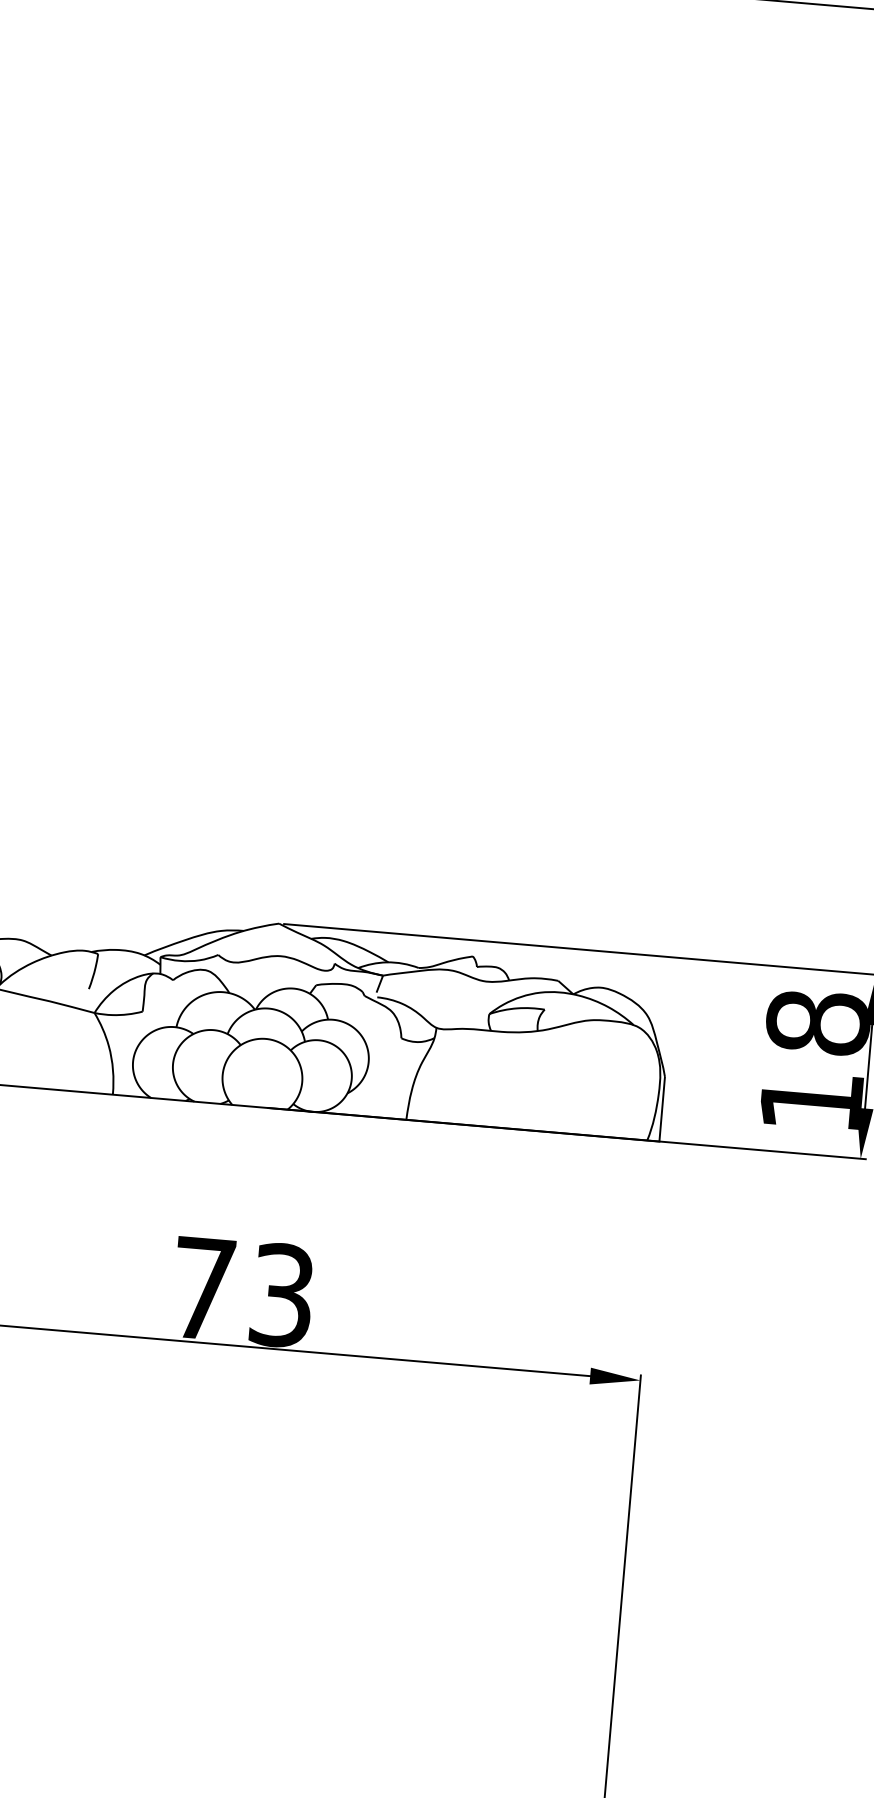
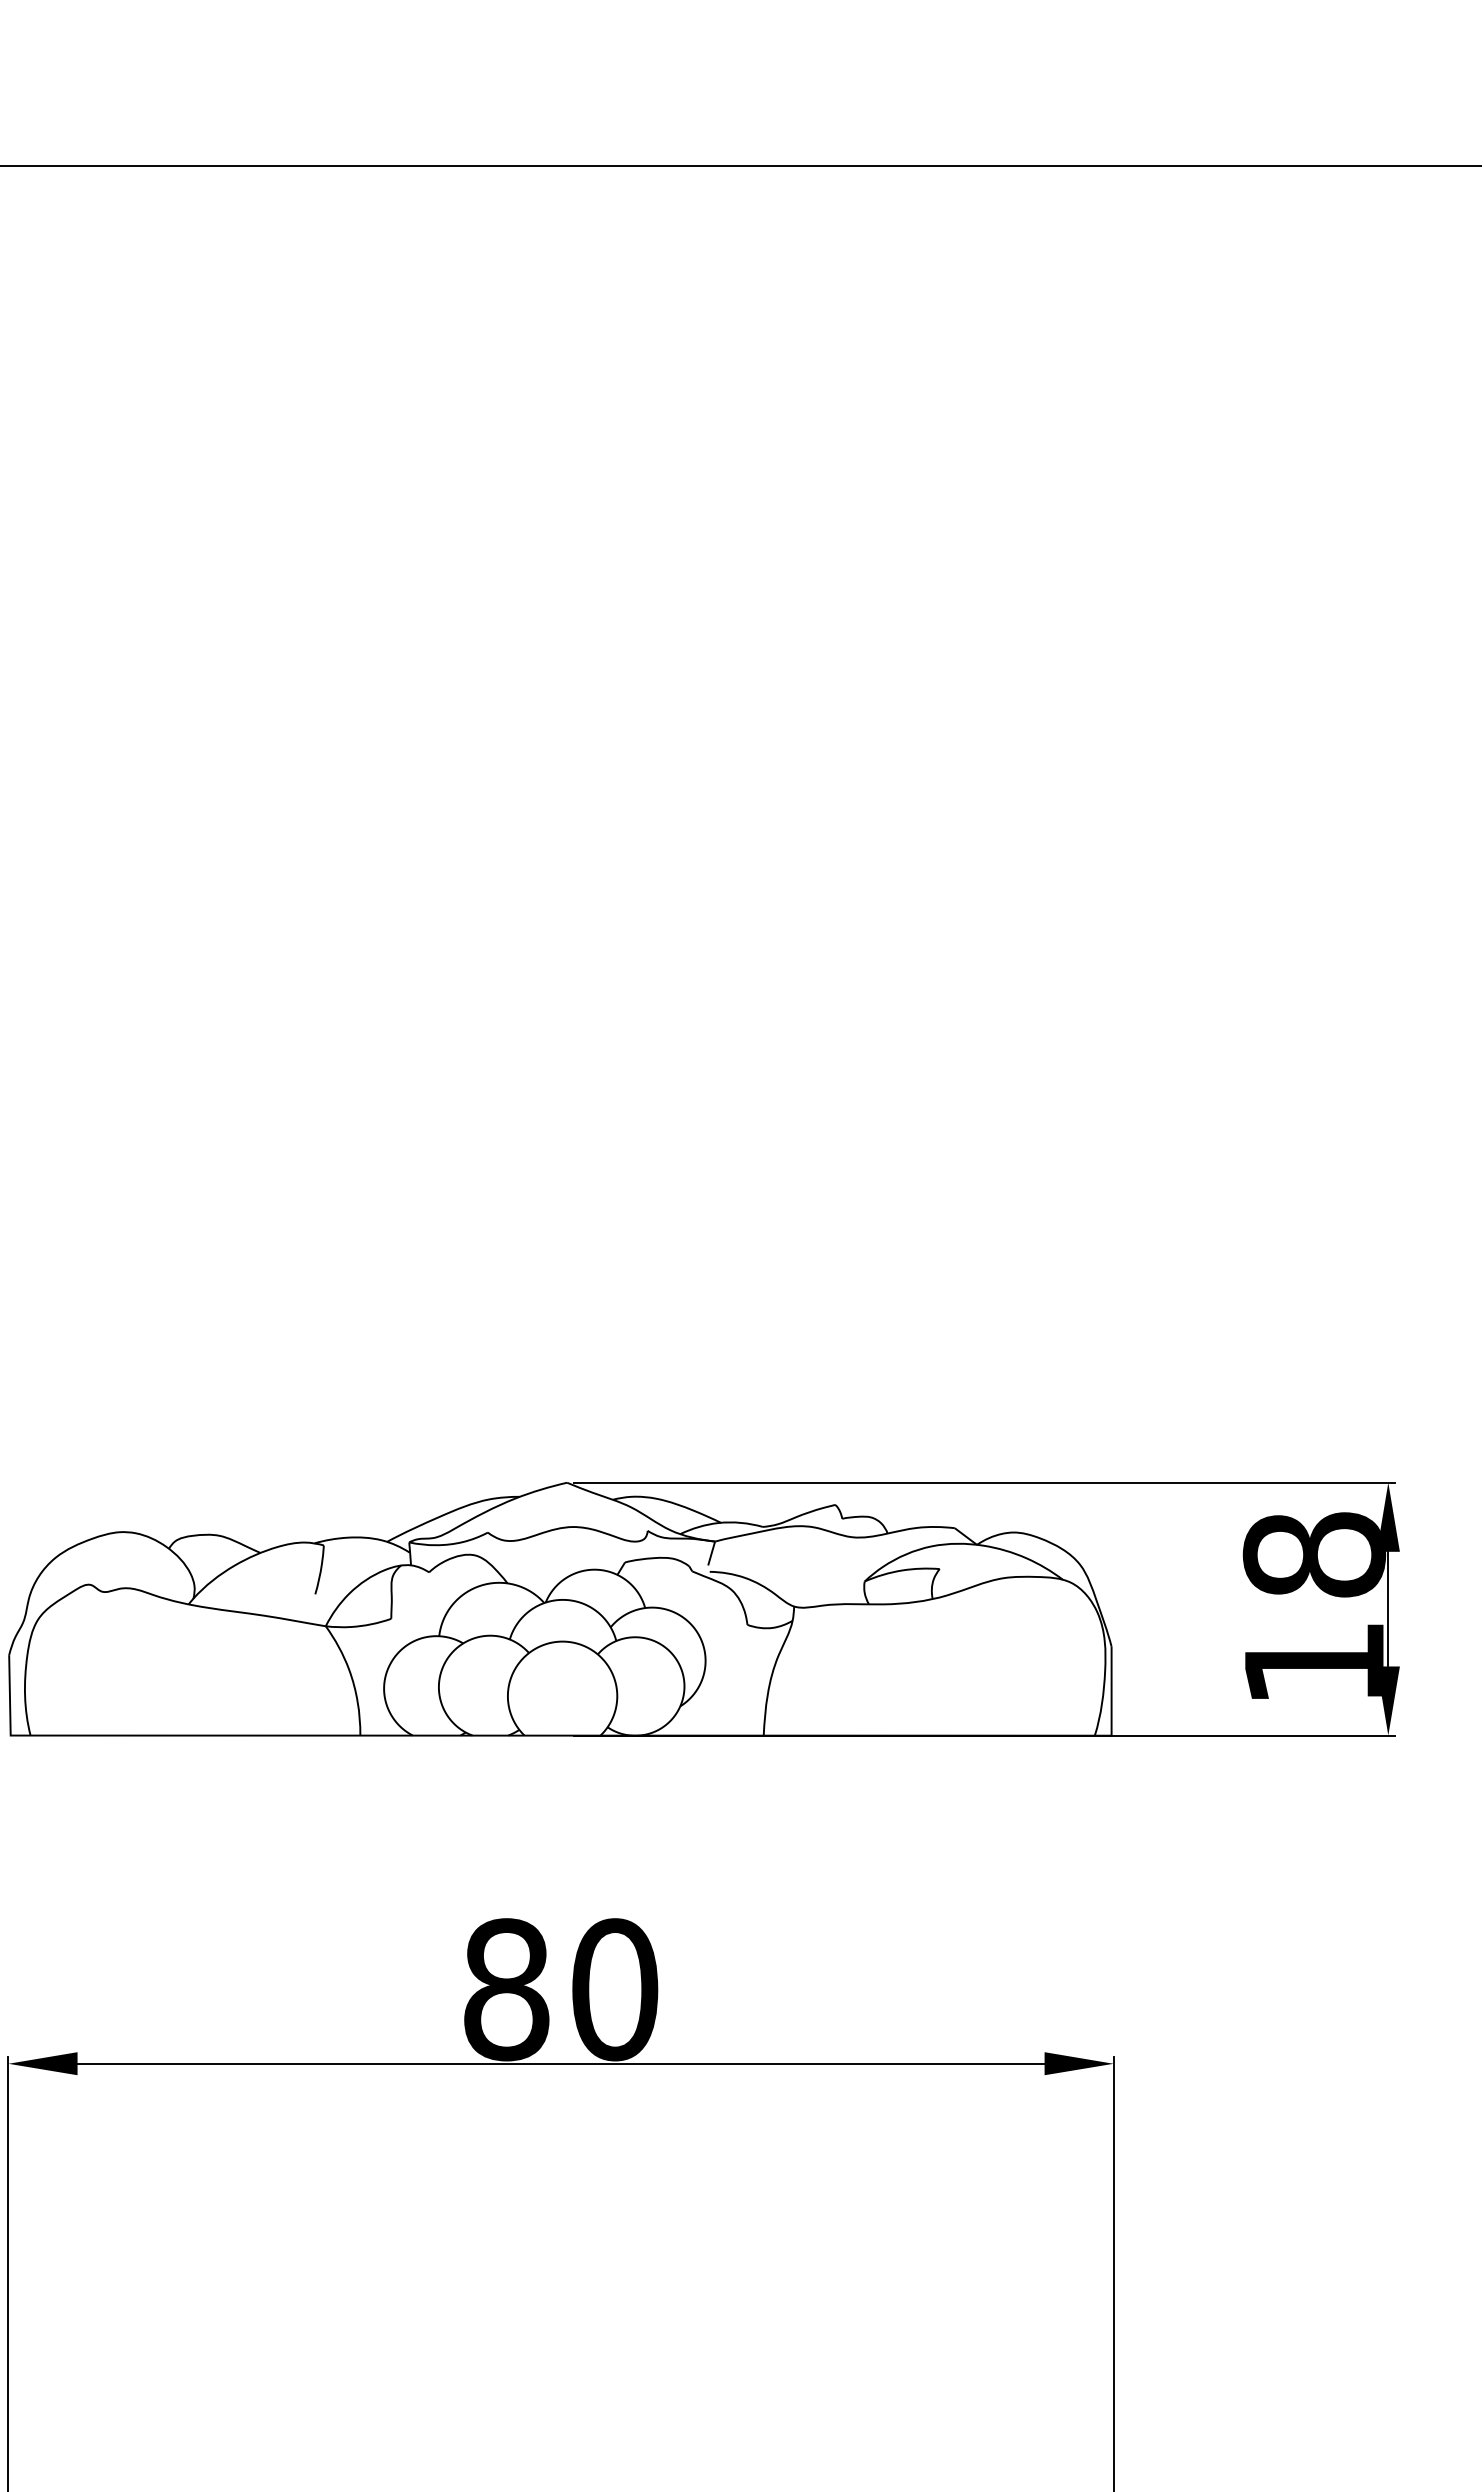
text: (243, 1291) -> (561, 1989), 73 -> 80

